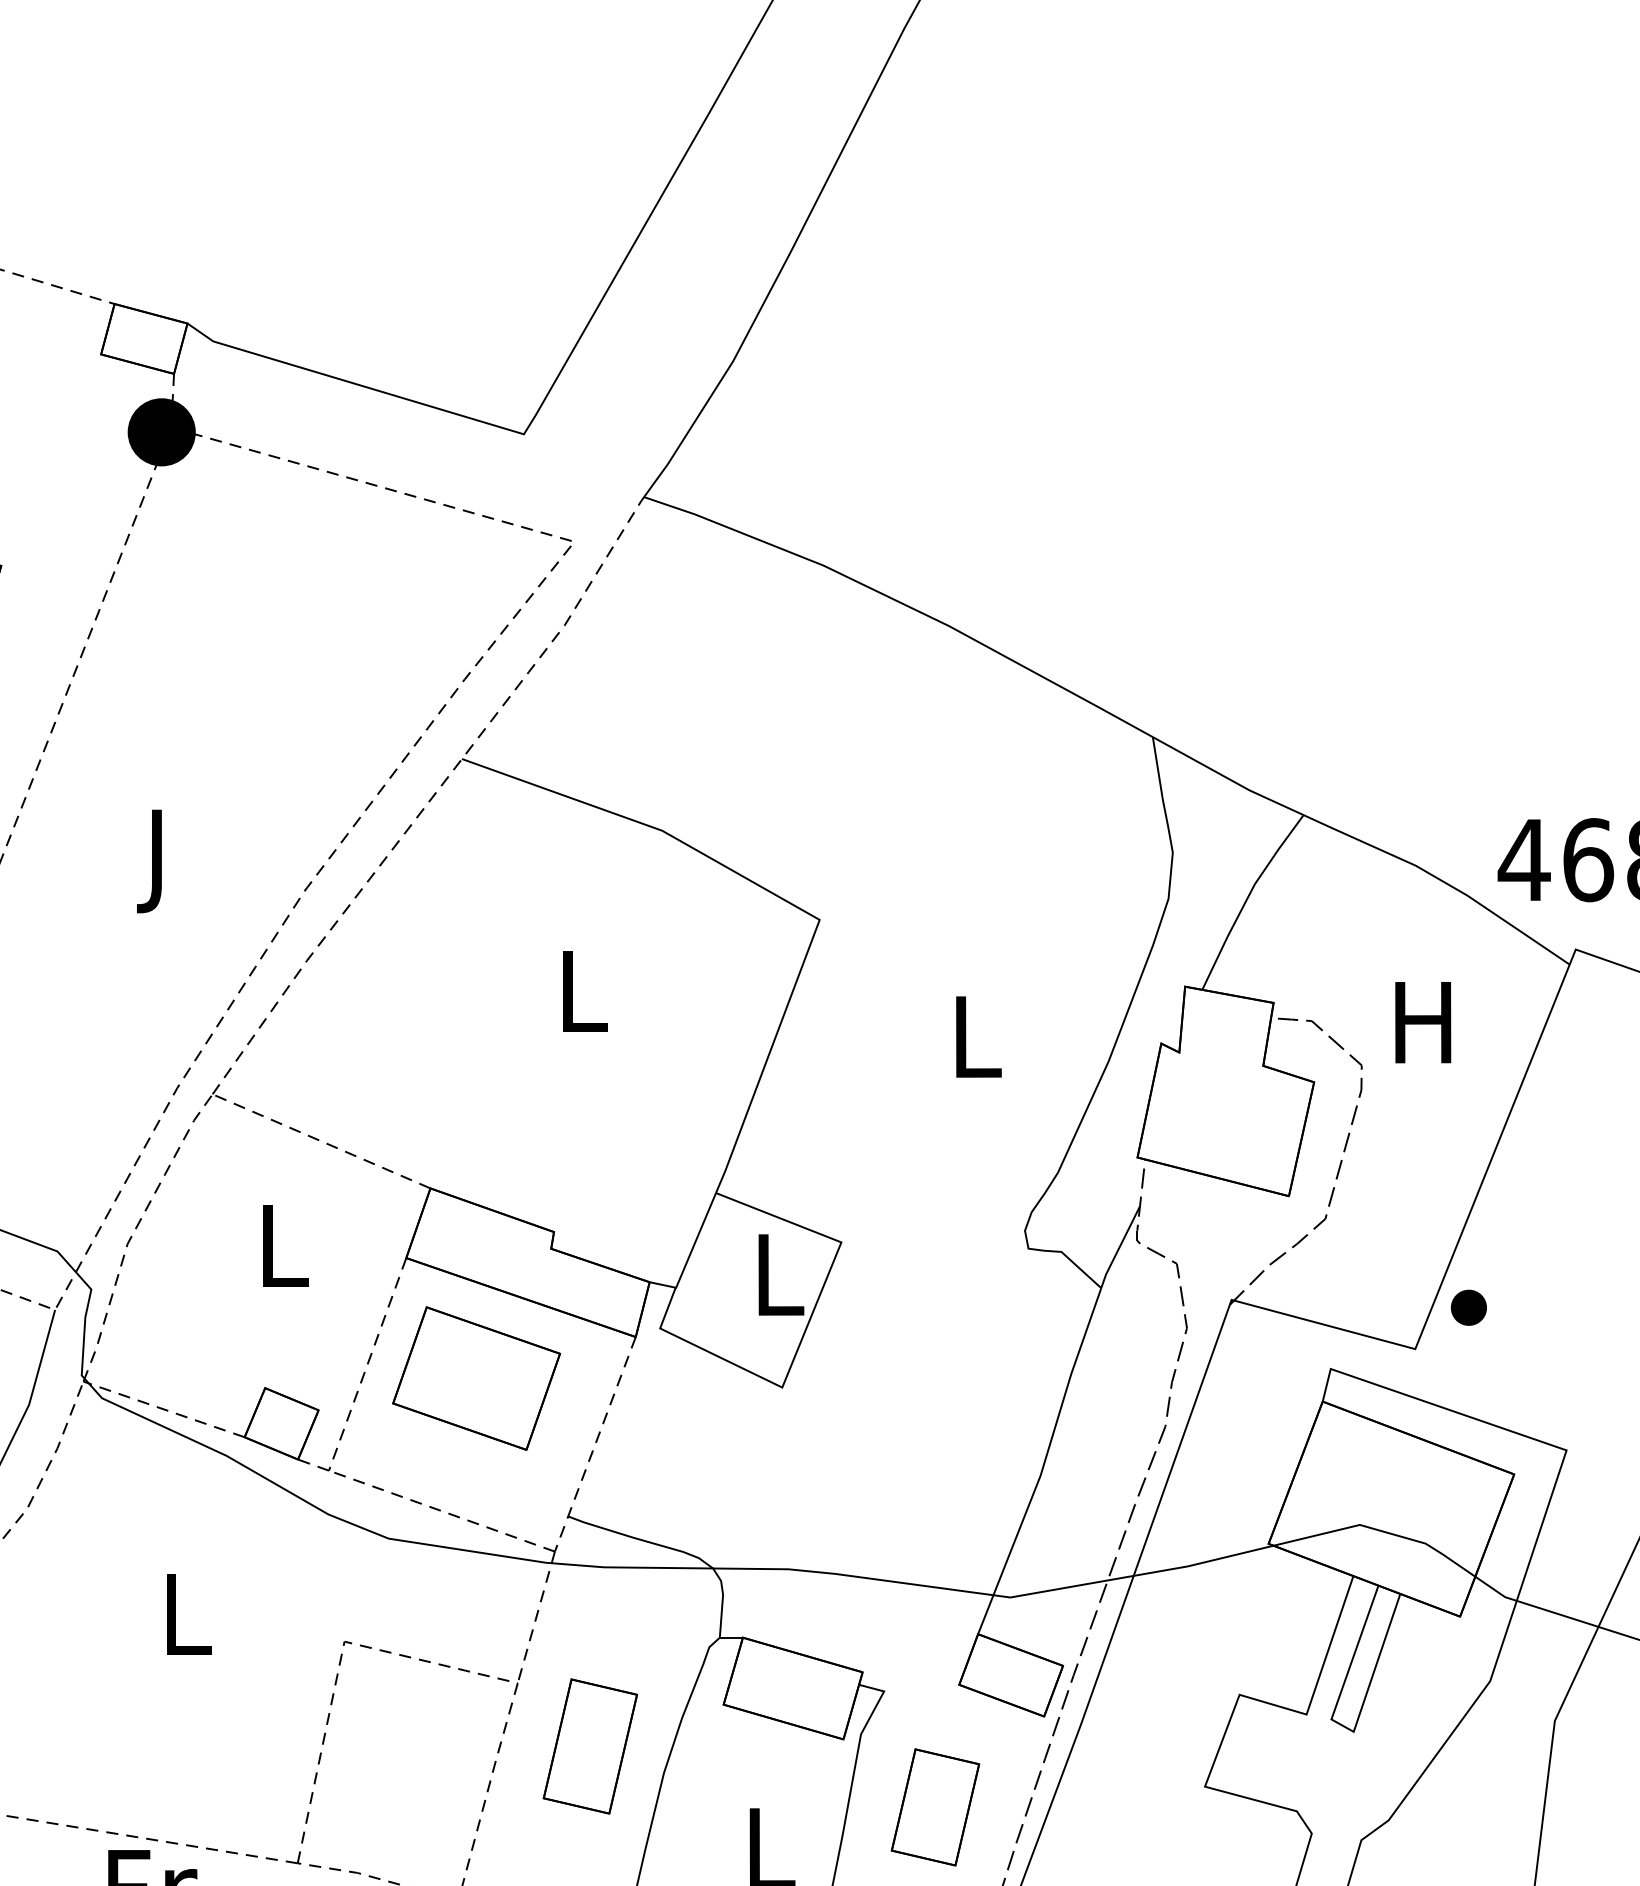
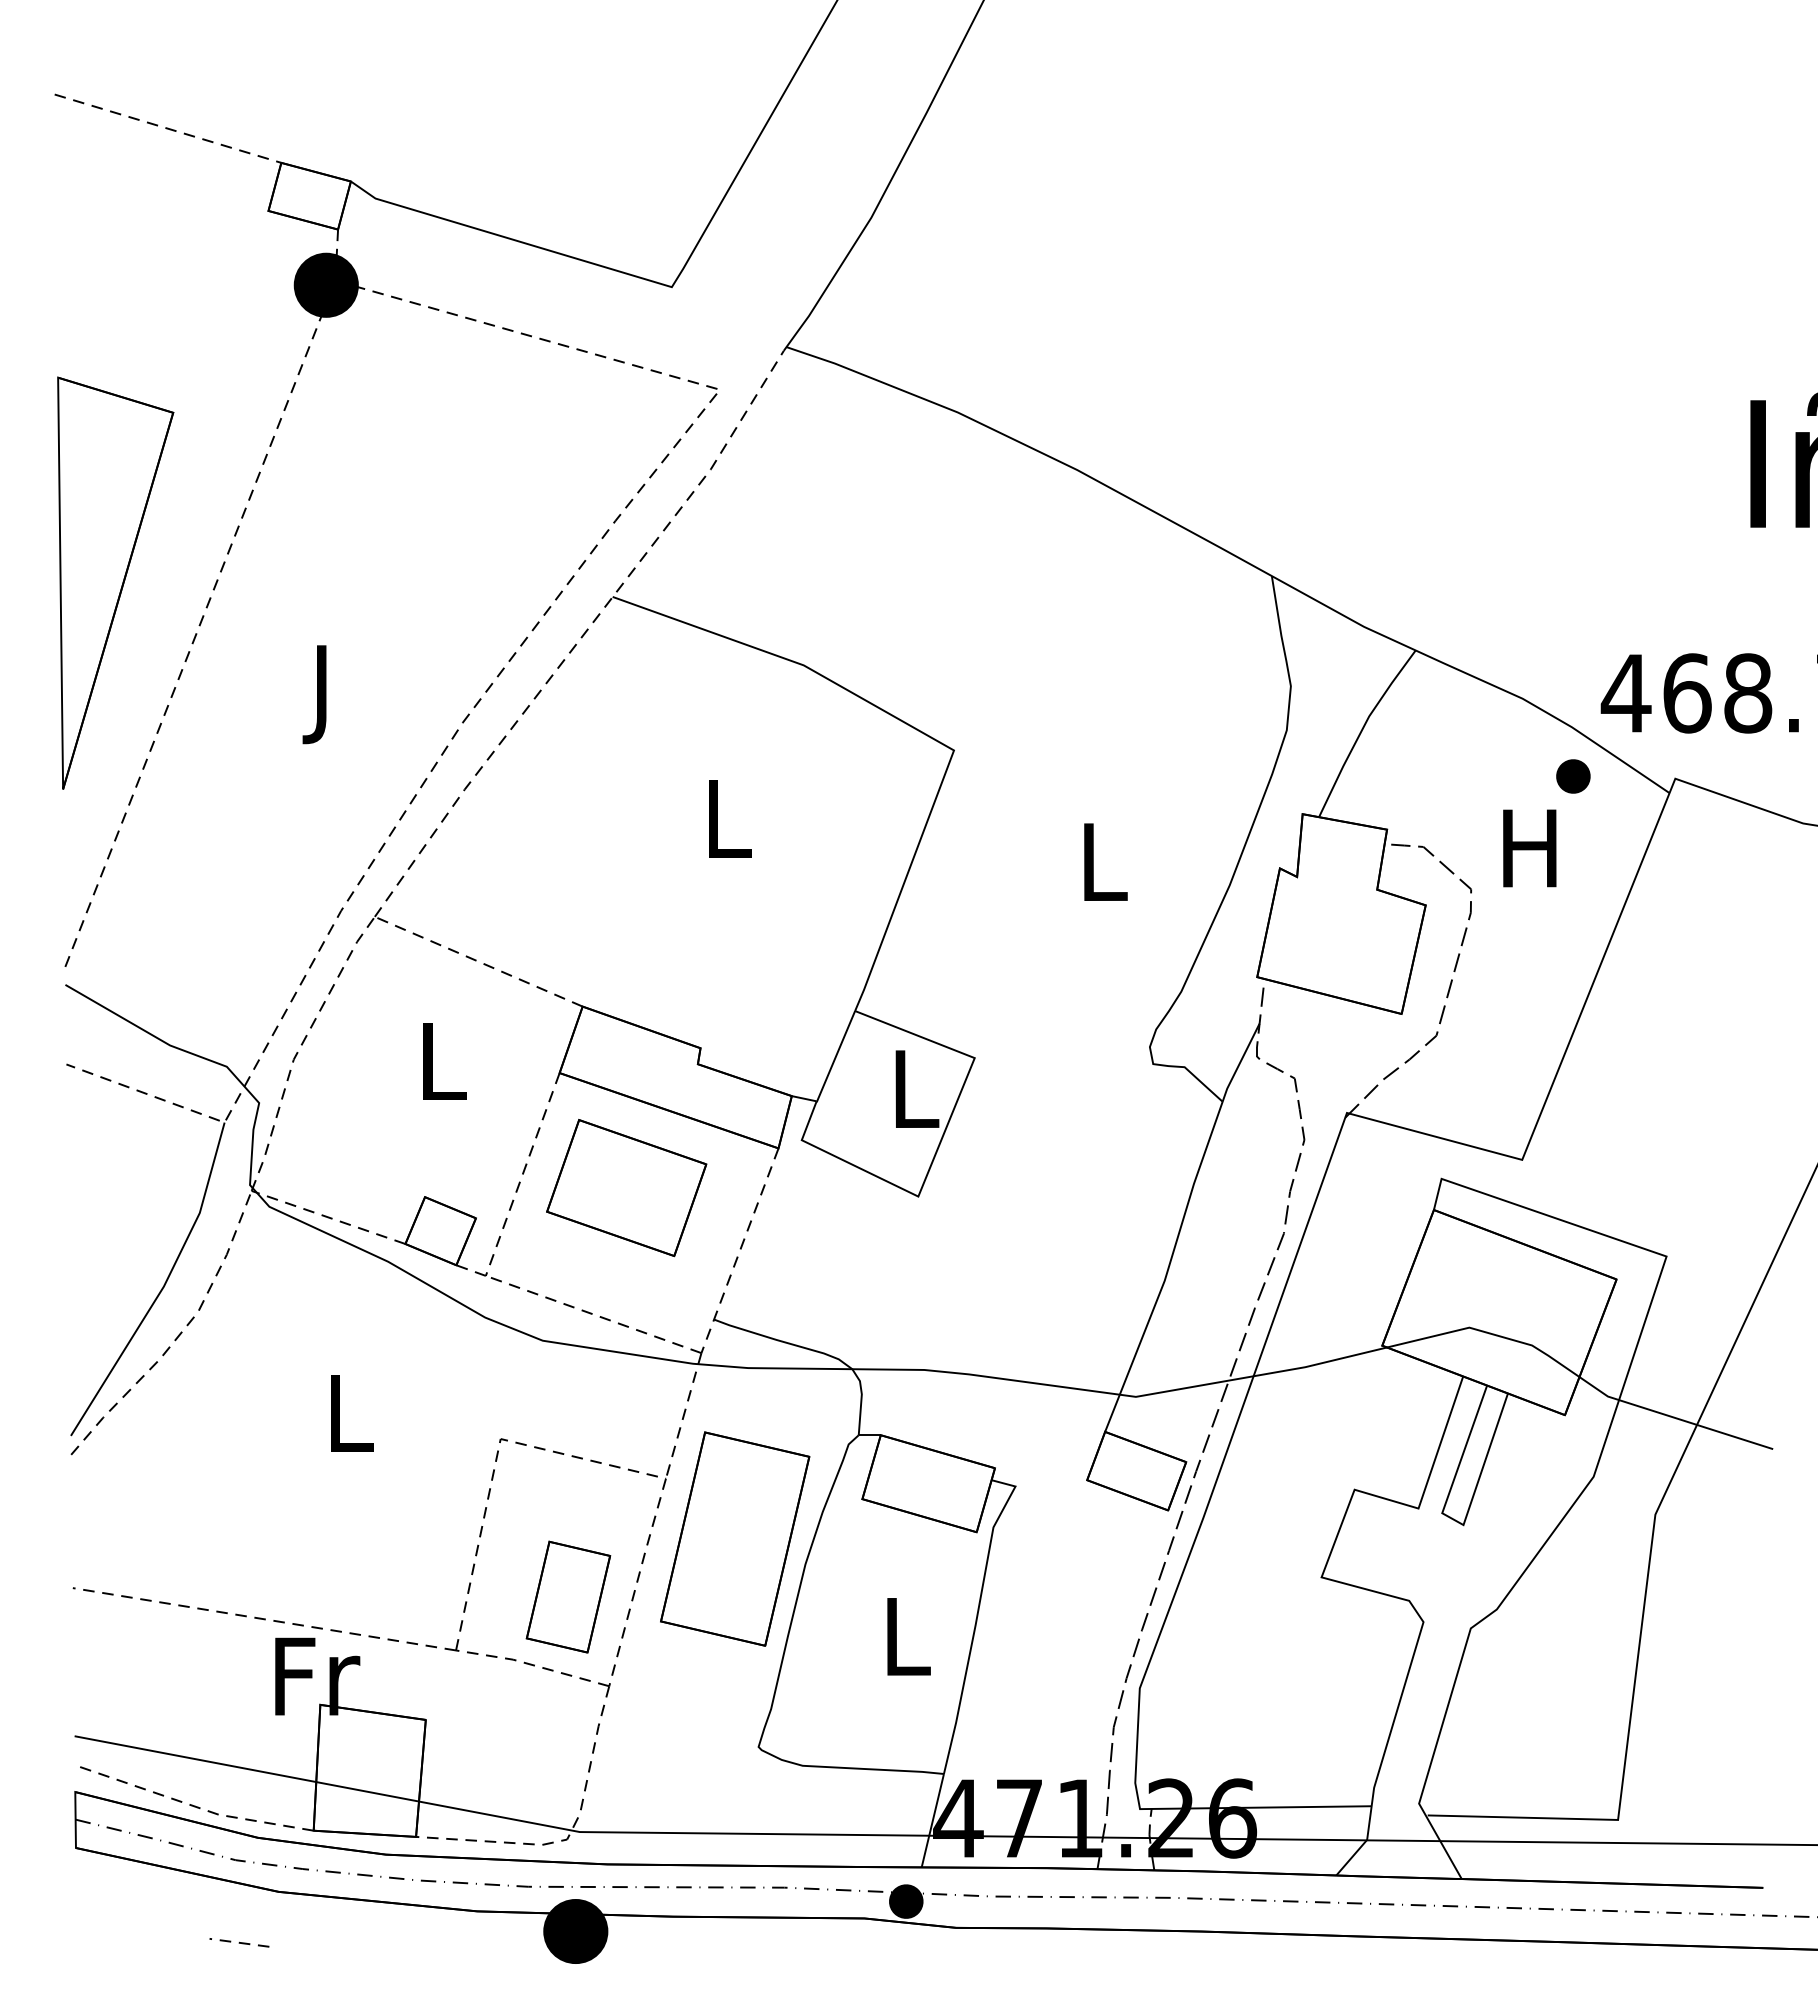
part: (1469, 1307) -> (1573, 776), moved
part: (590, 1745) -> (735, 1538), size x1.67
part: (935, 1806) -> (568, 1596), moved

